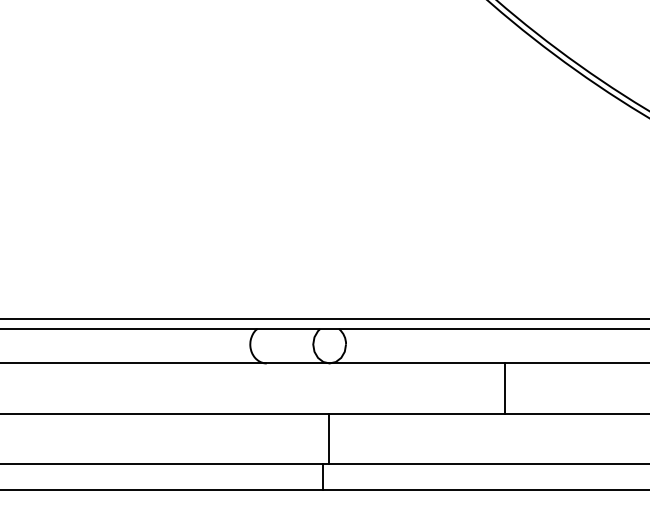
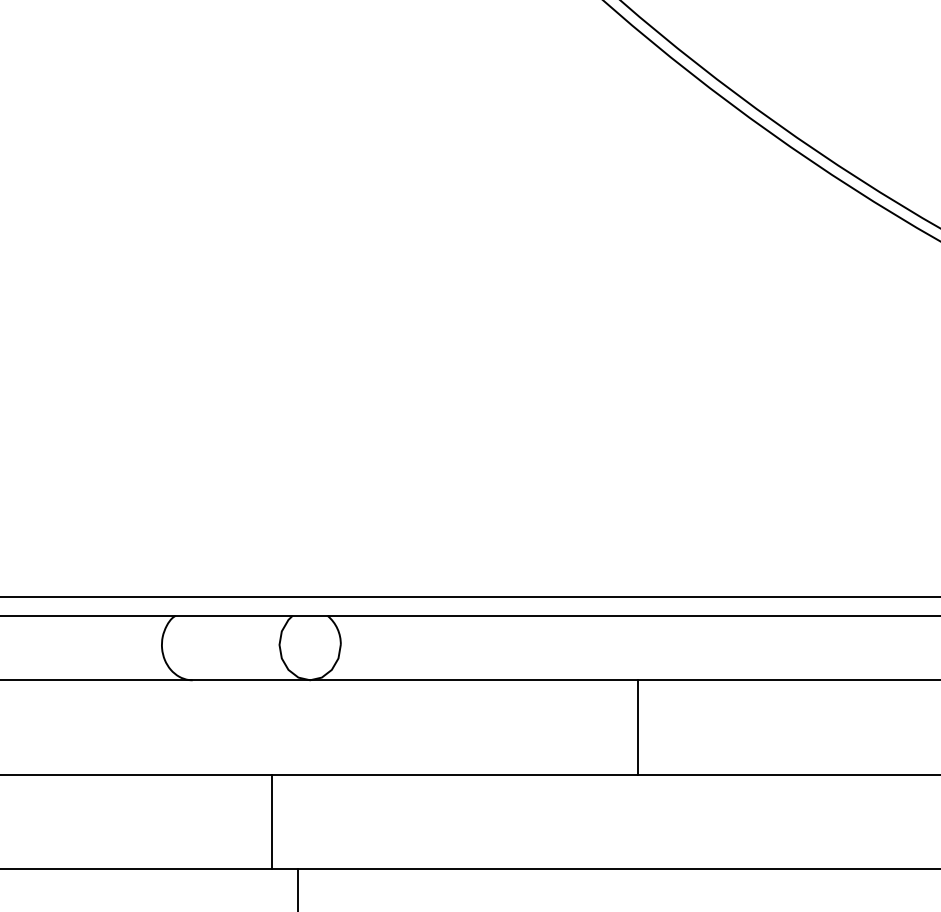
line: (329, 438) -> (272, 820), moved

